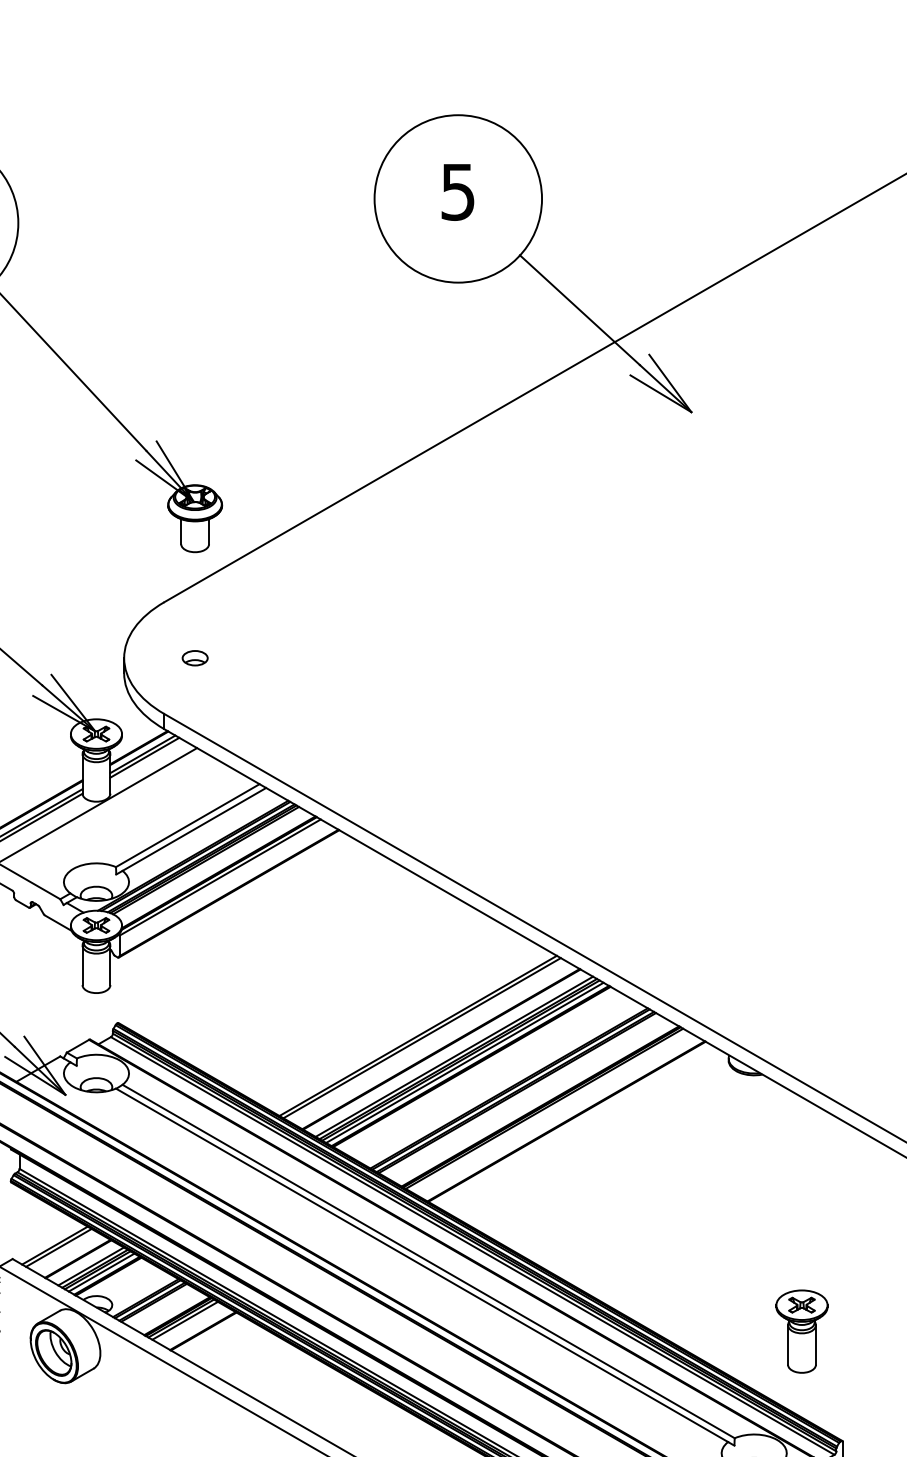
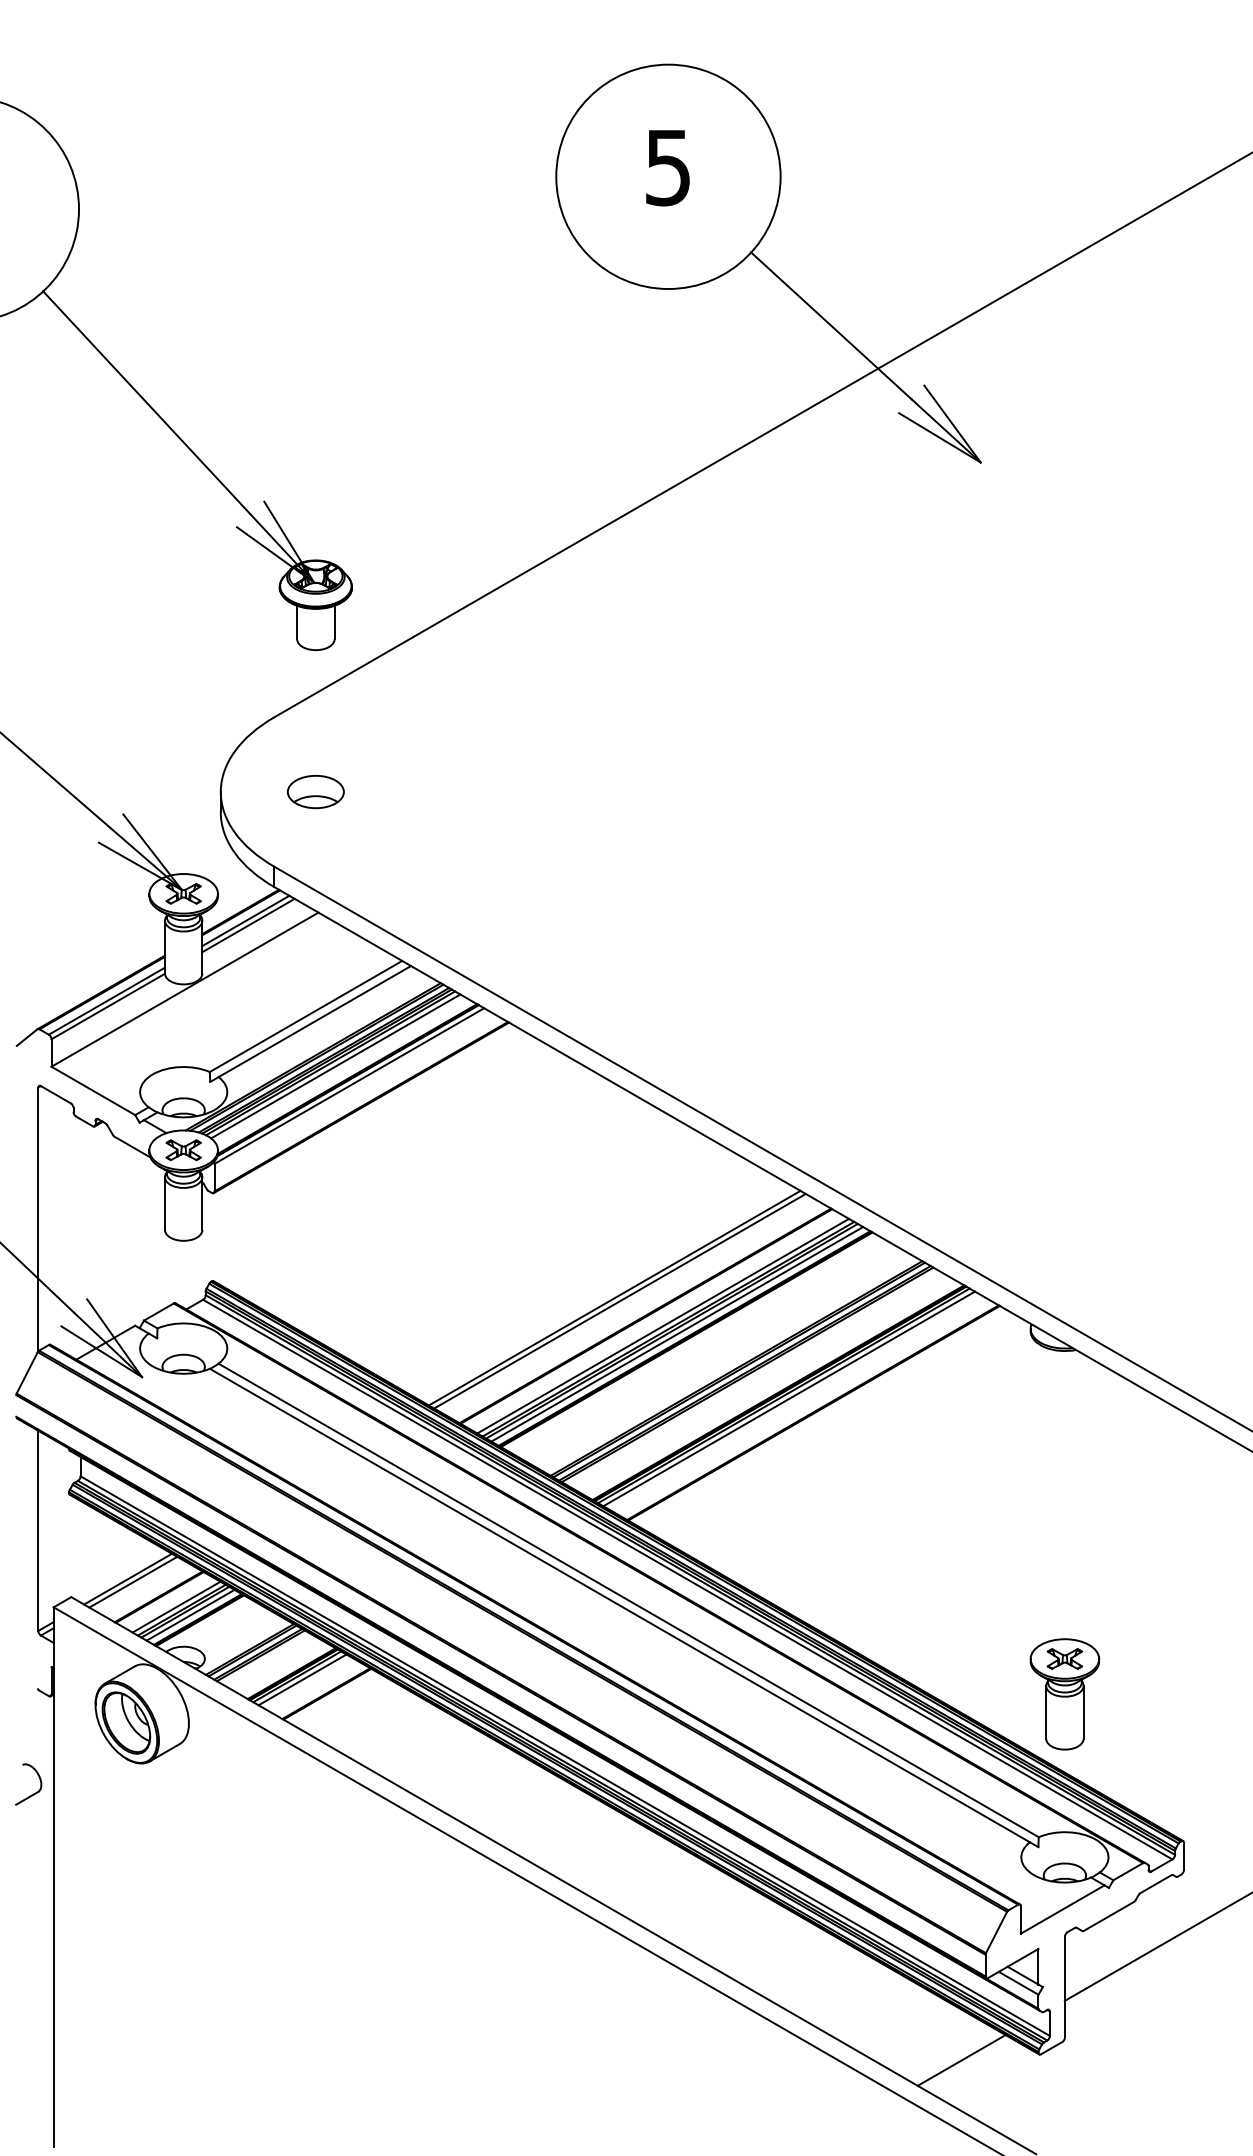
part: (194, 658) -> (315, 792), size x1.67
line: (209, 862) -> (335, 1066), added
line: (548, 1110) -> (789, 1398), added
part: (801, 1331) -> (1064, 1694), moved

